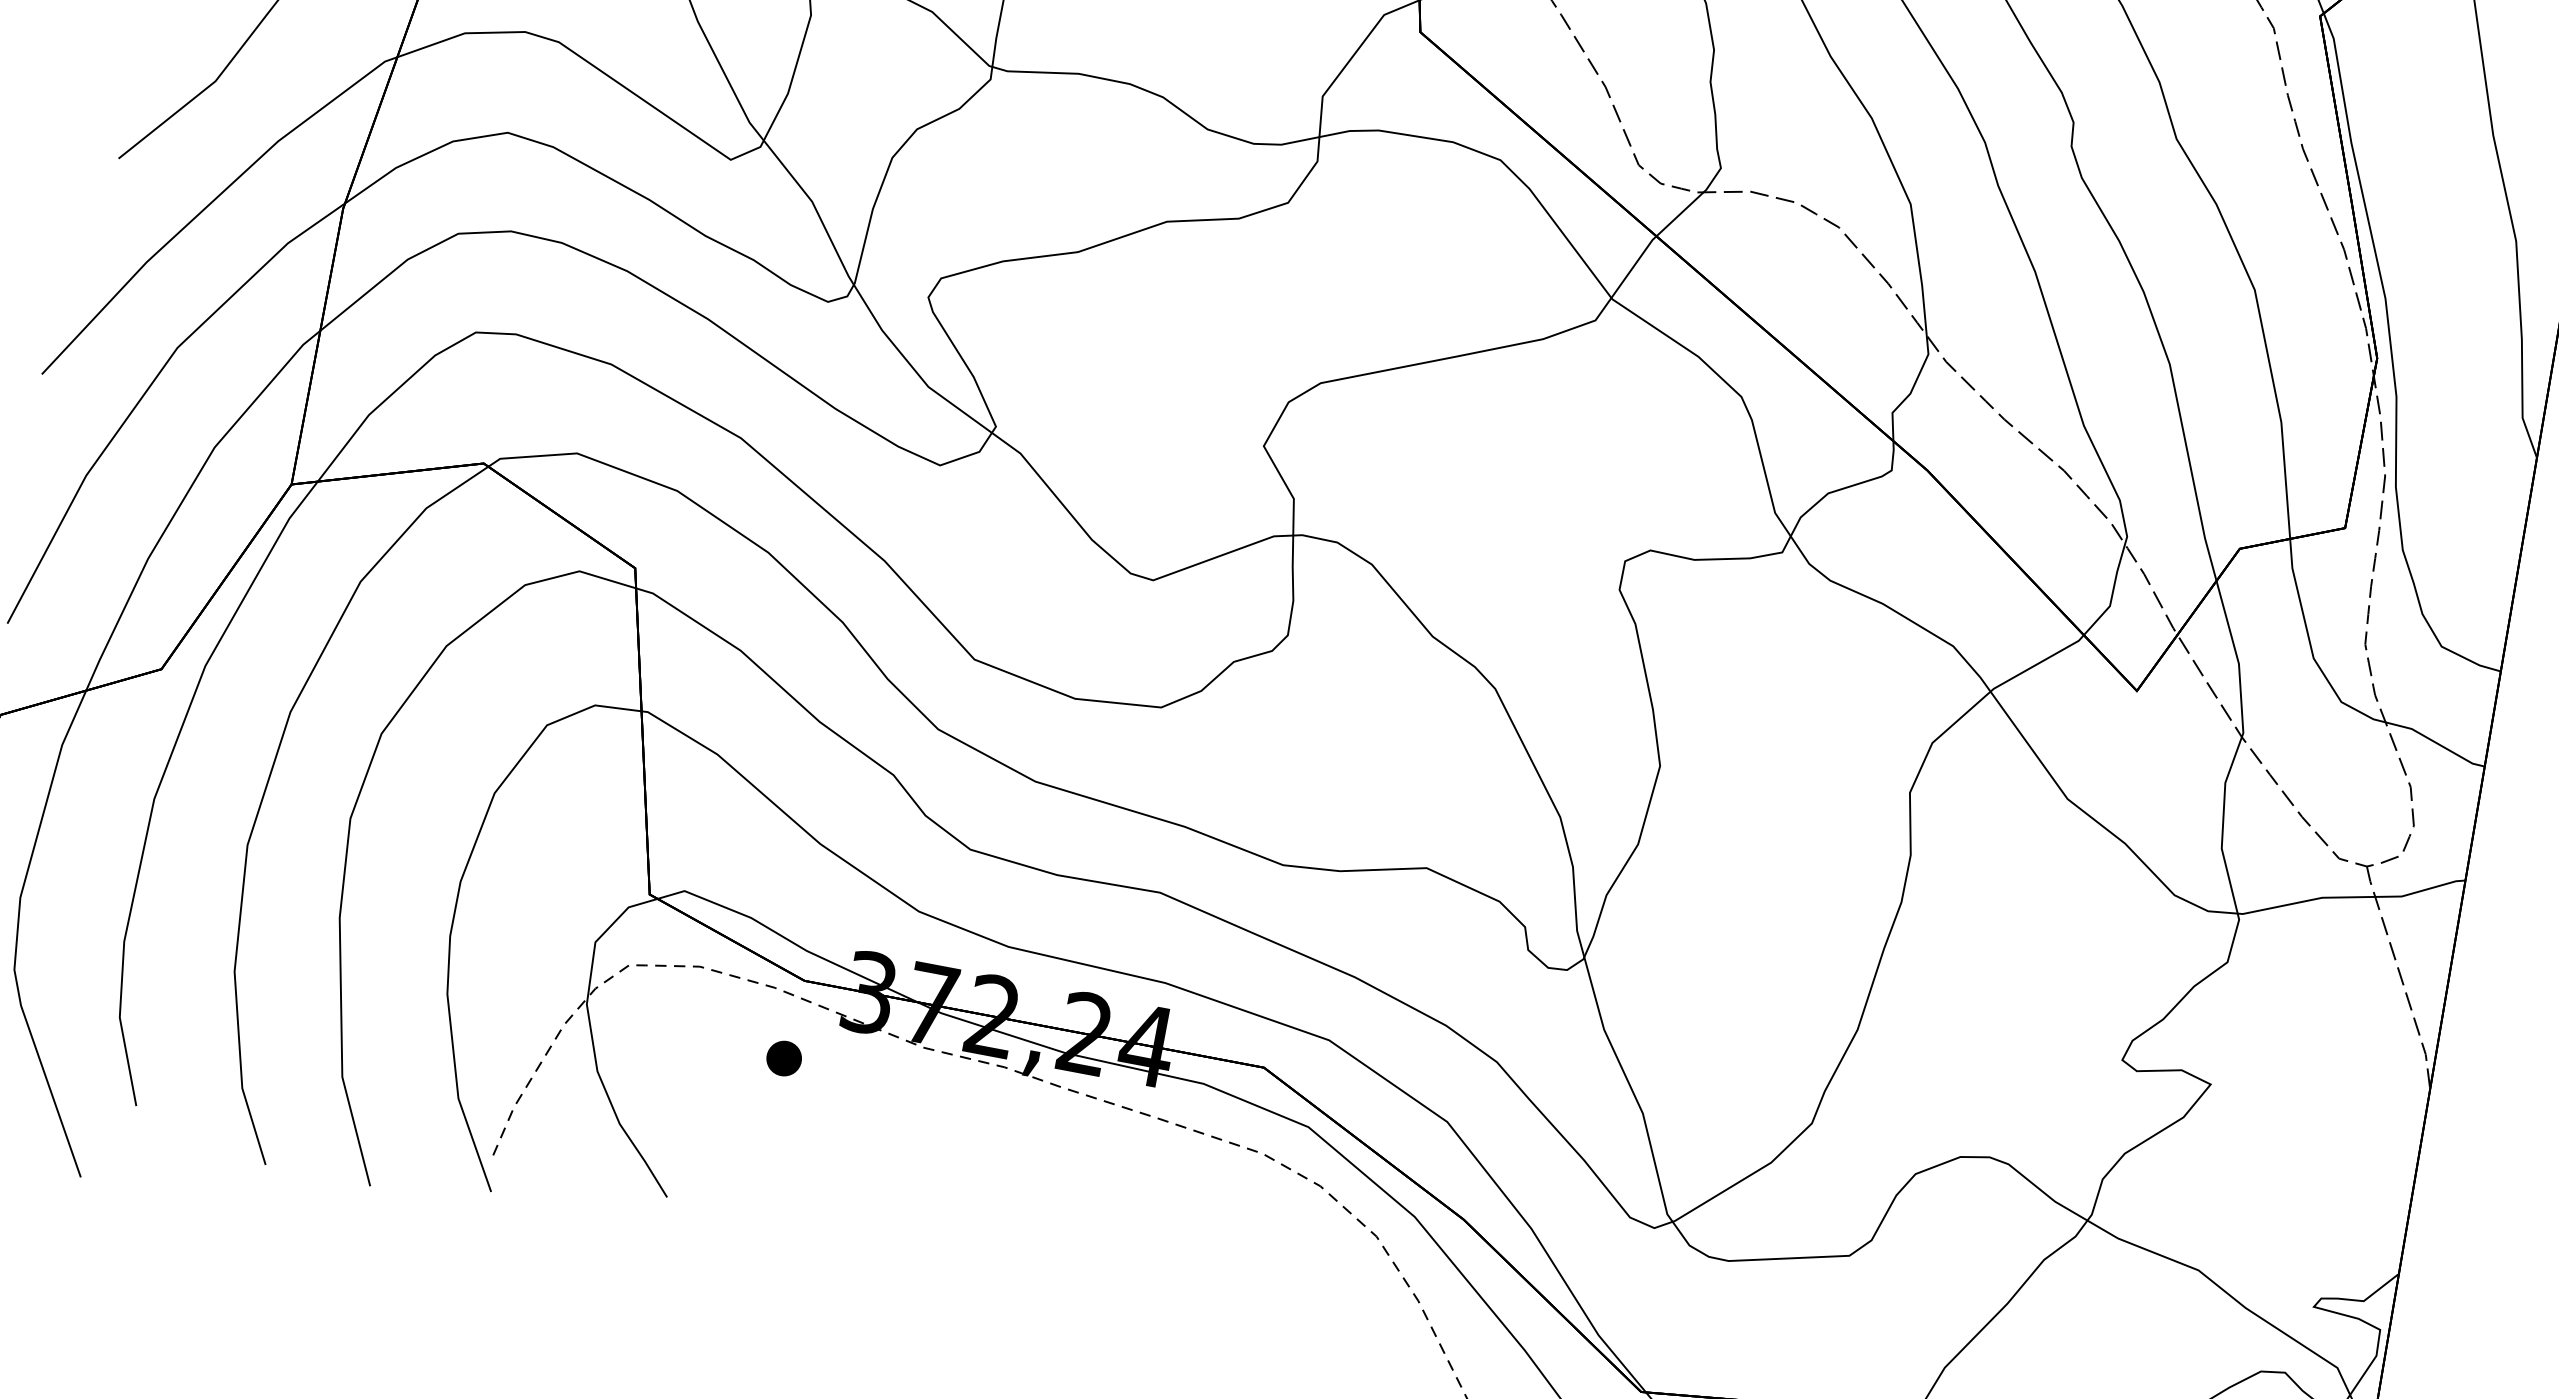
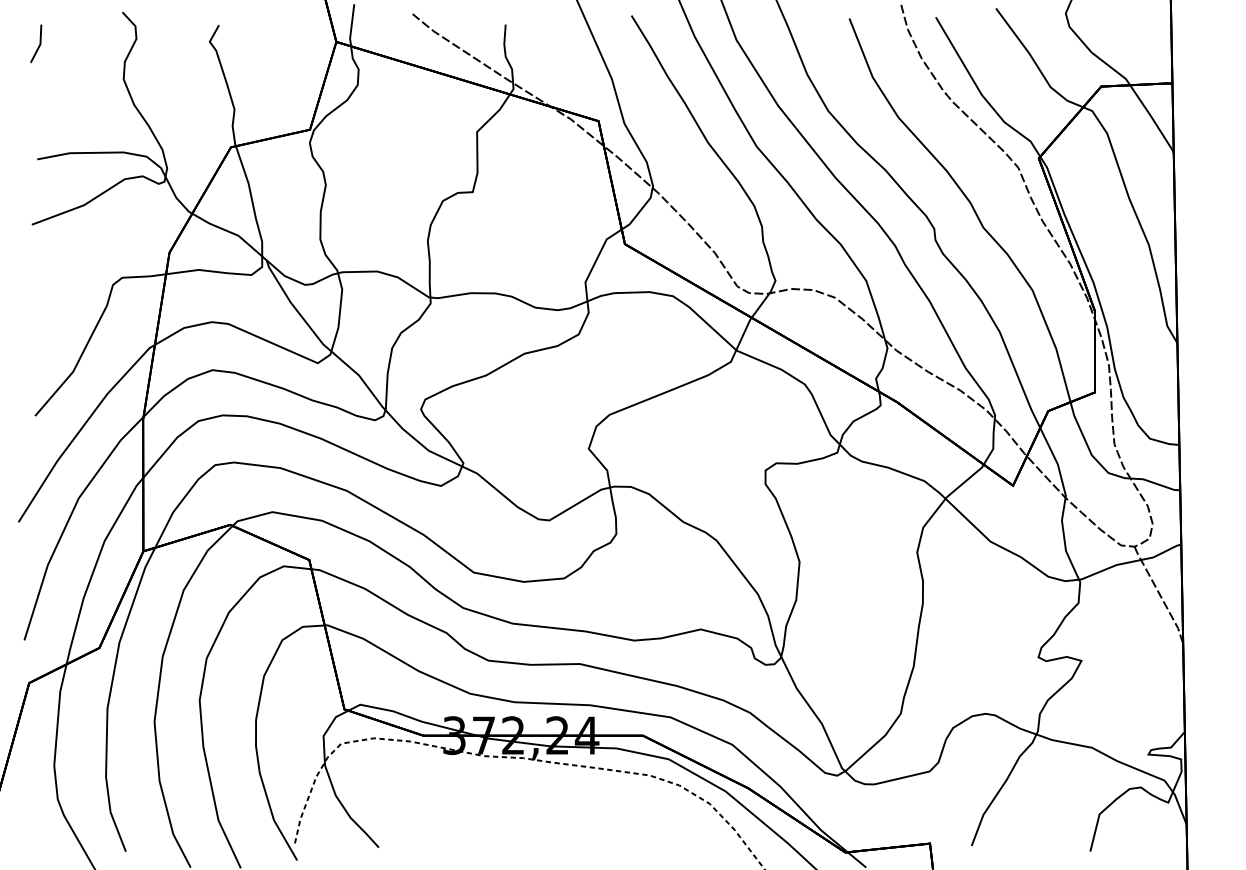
part: (783, 1058) -> (420, 773), removed

